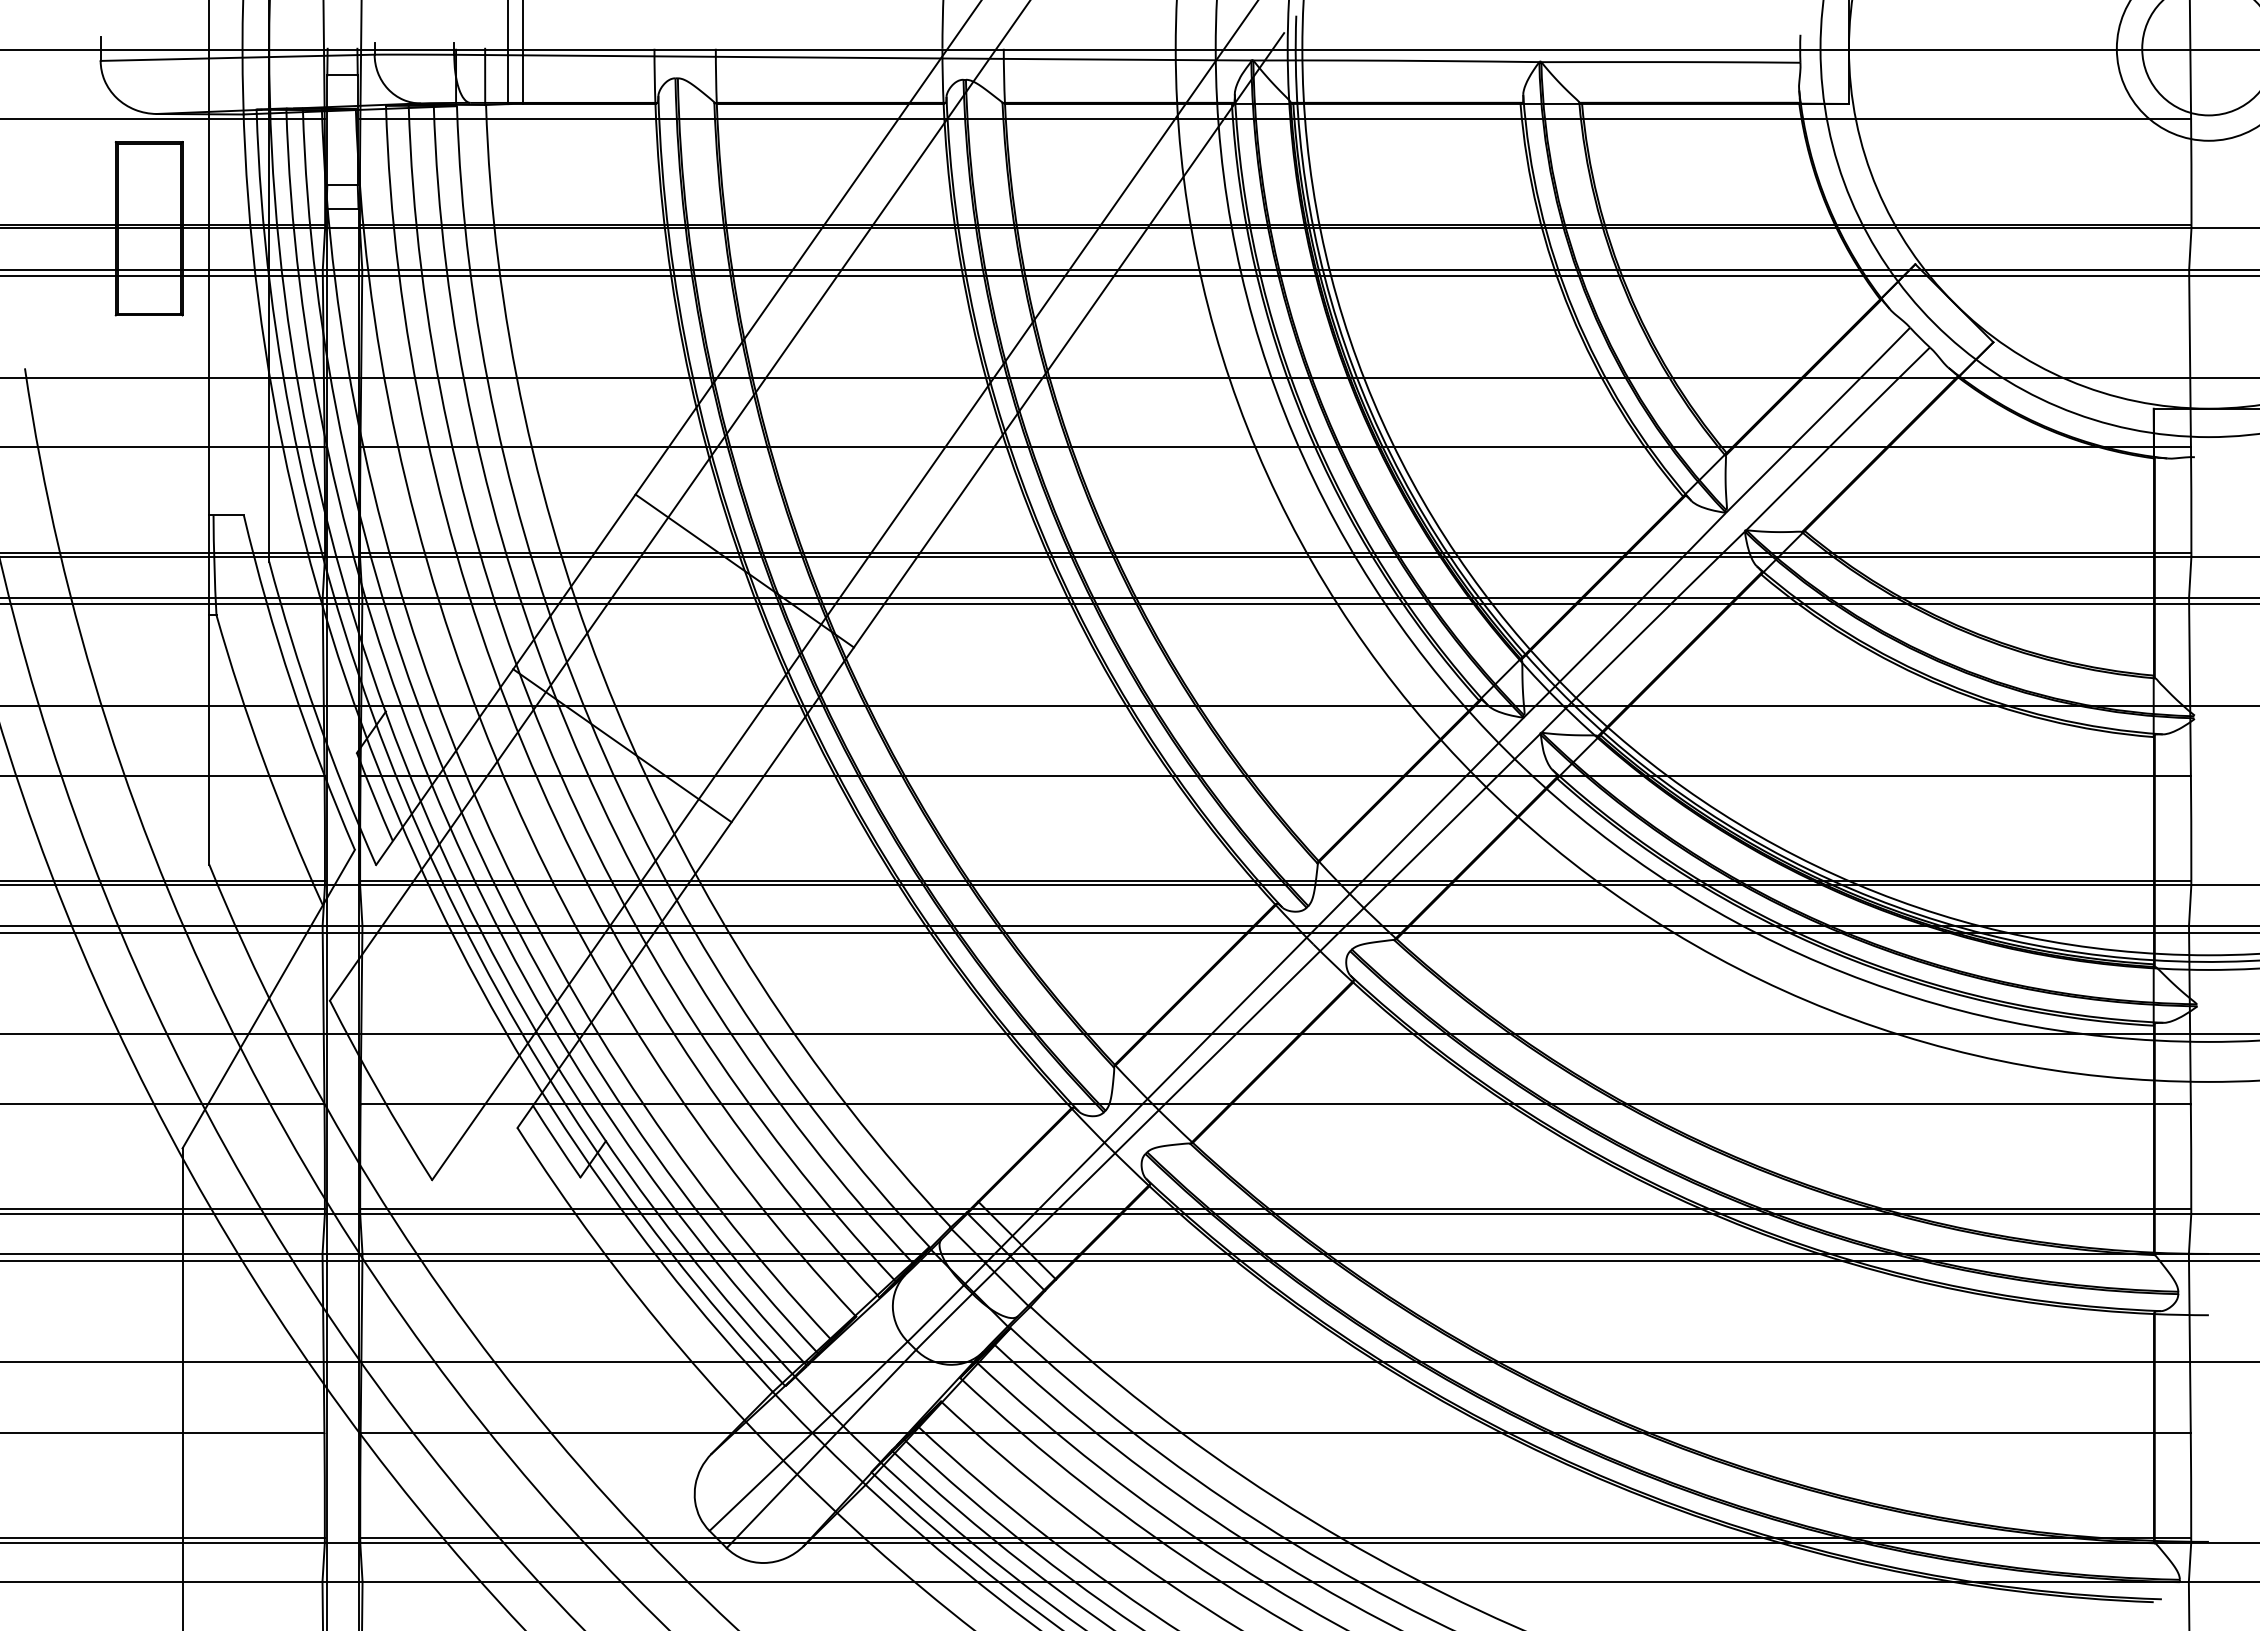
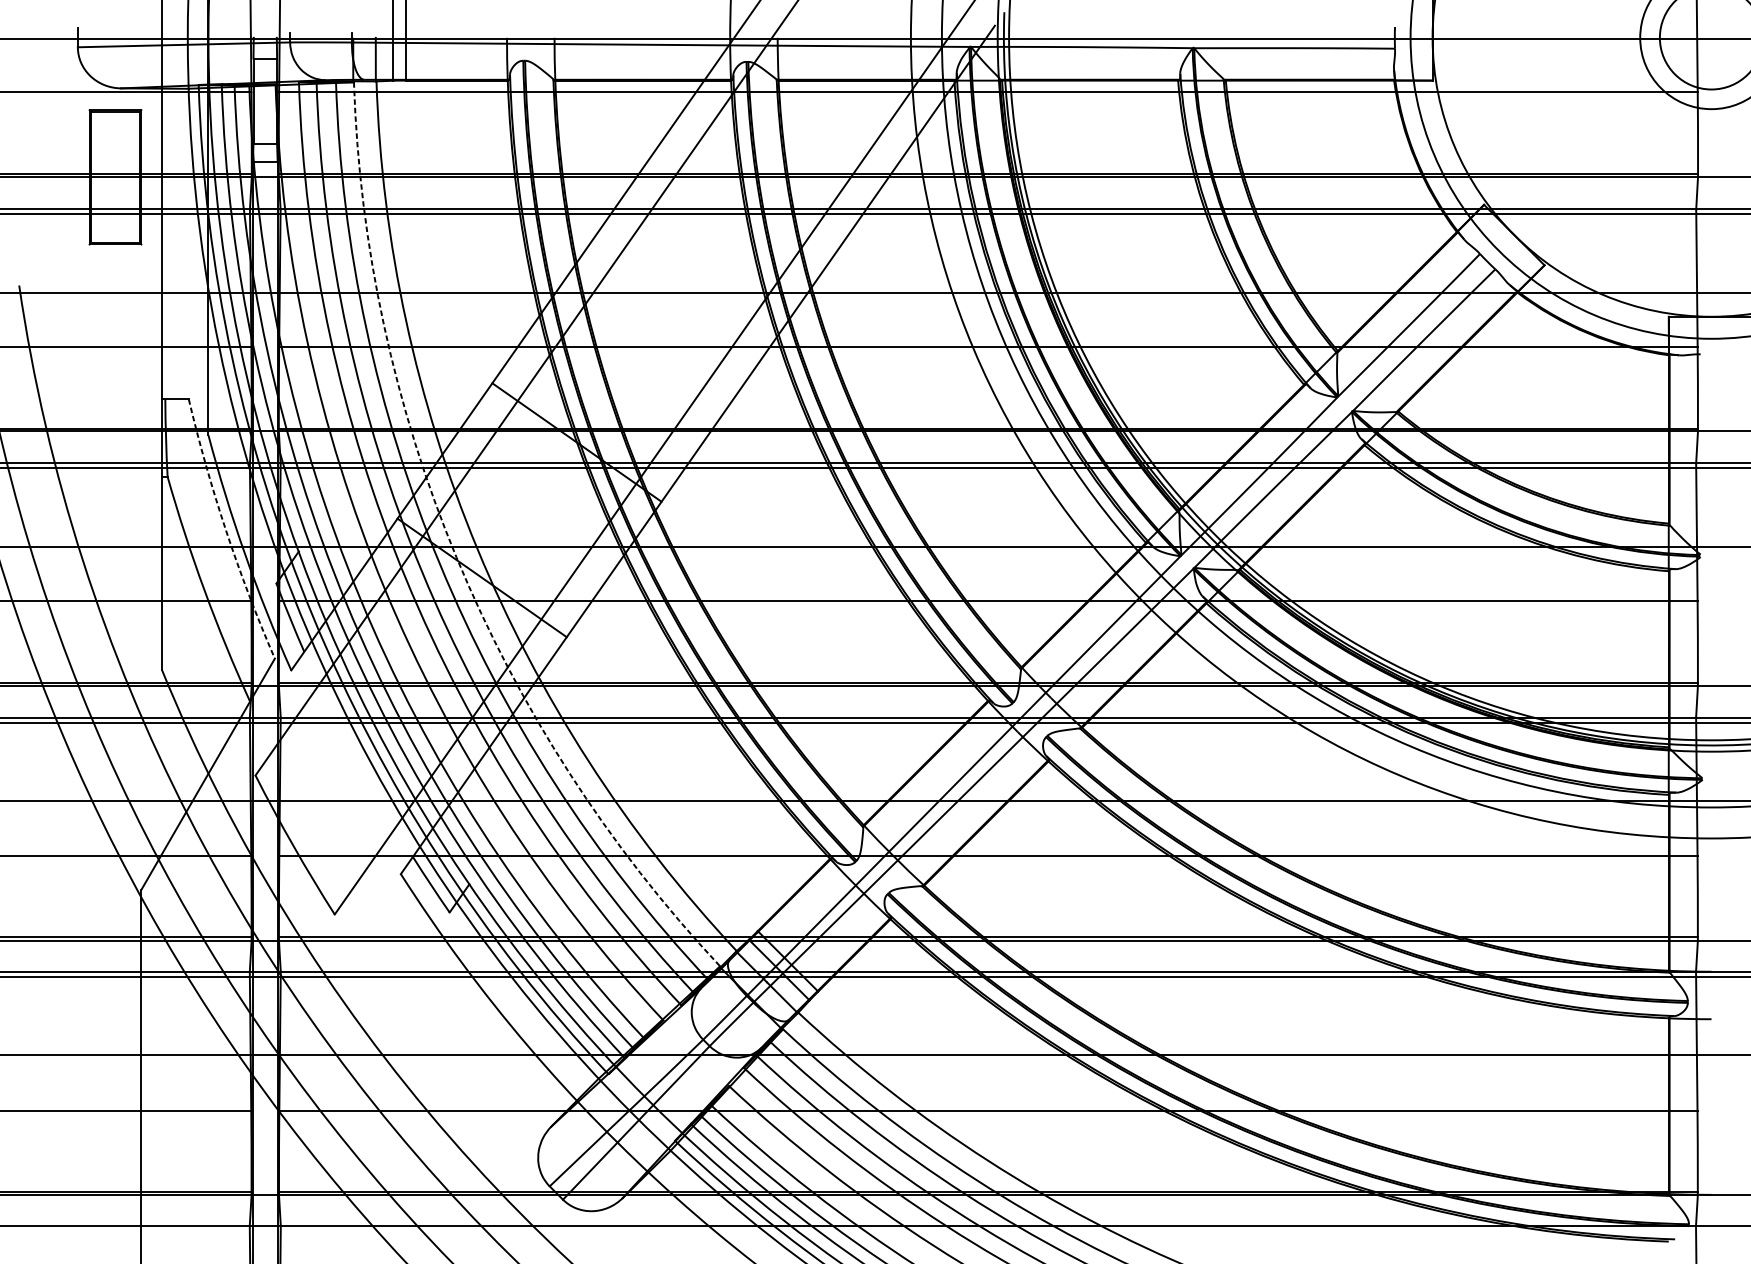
arc: (292, 685) -> (226, 531), solid -> dashed
arc: (589, 719) -> (456, 557), solid -> dashed

